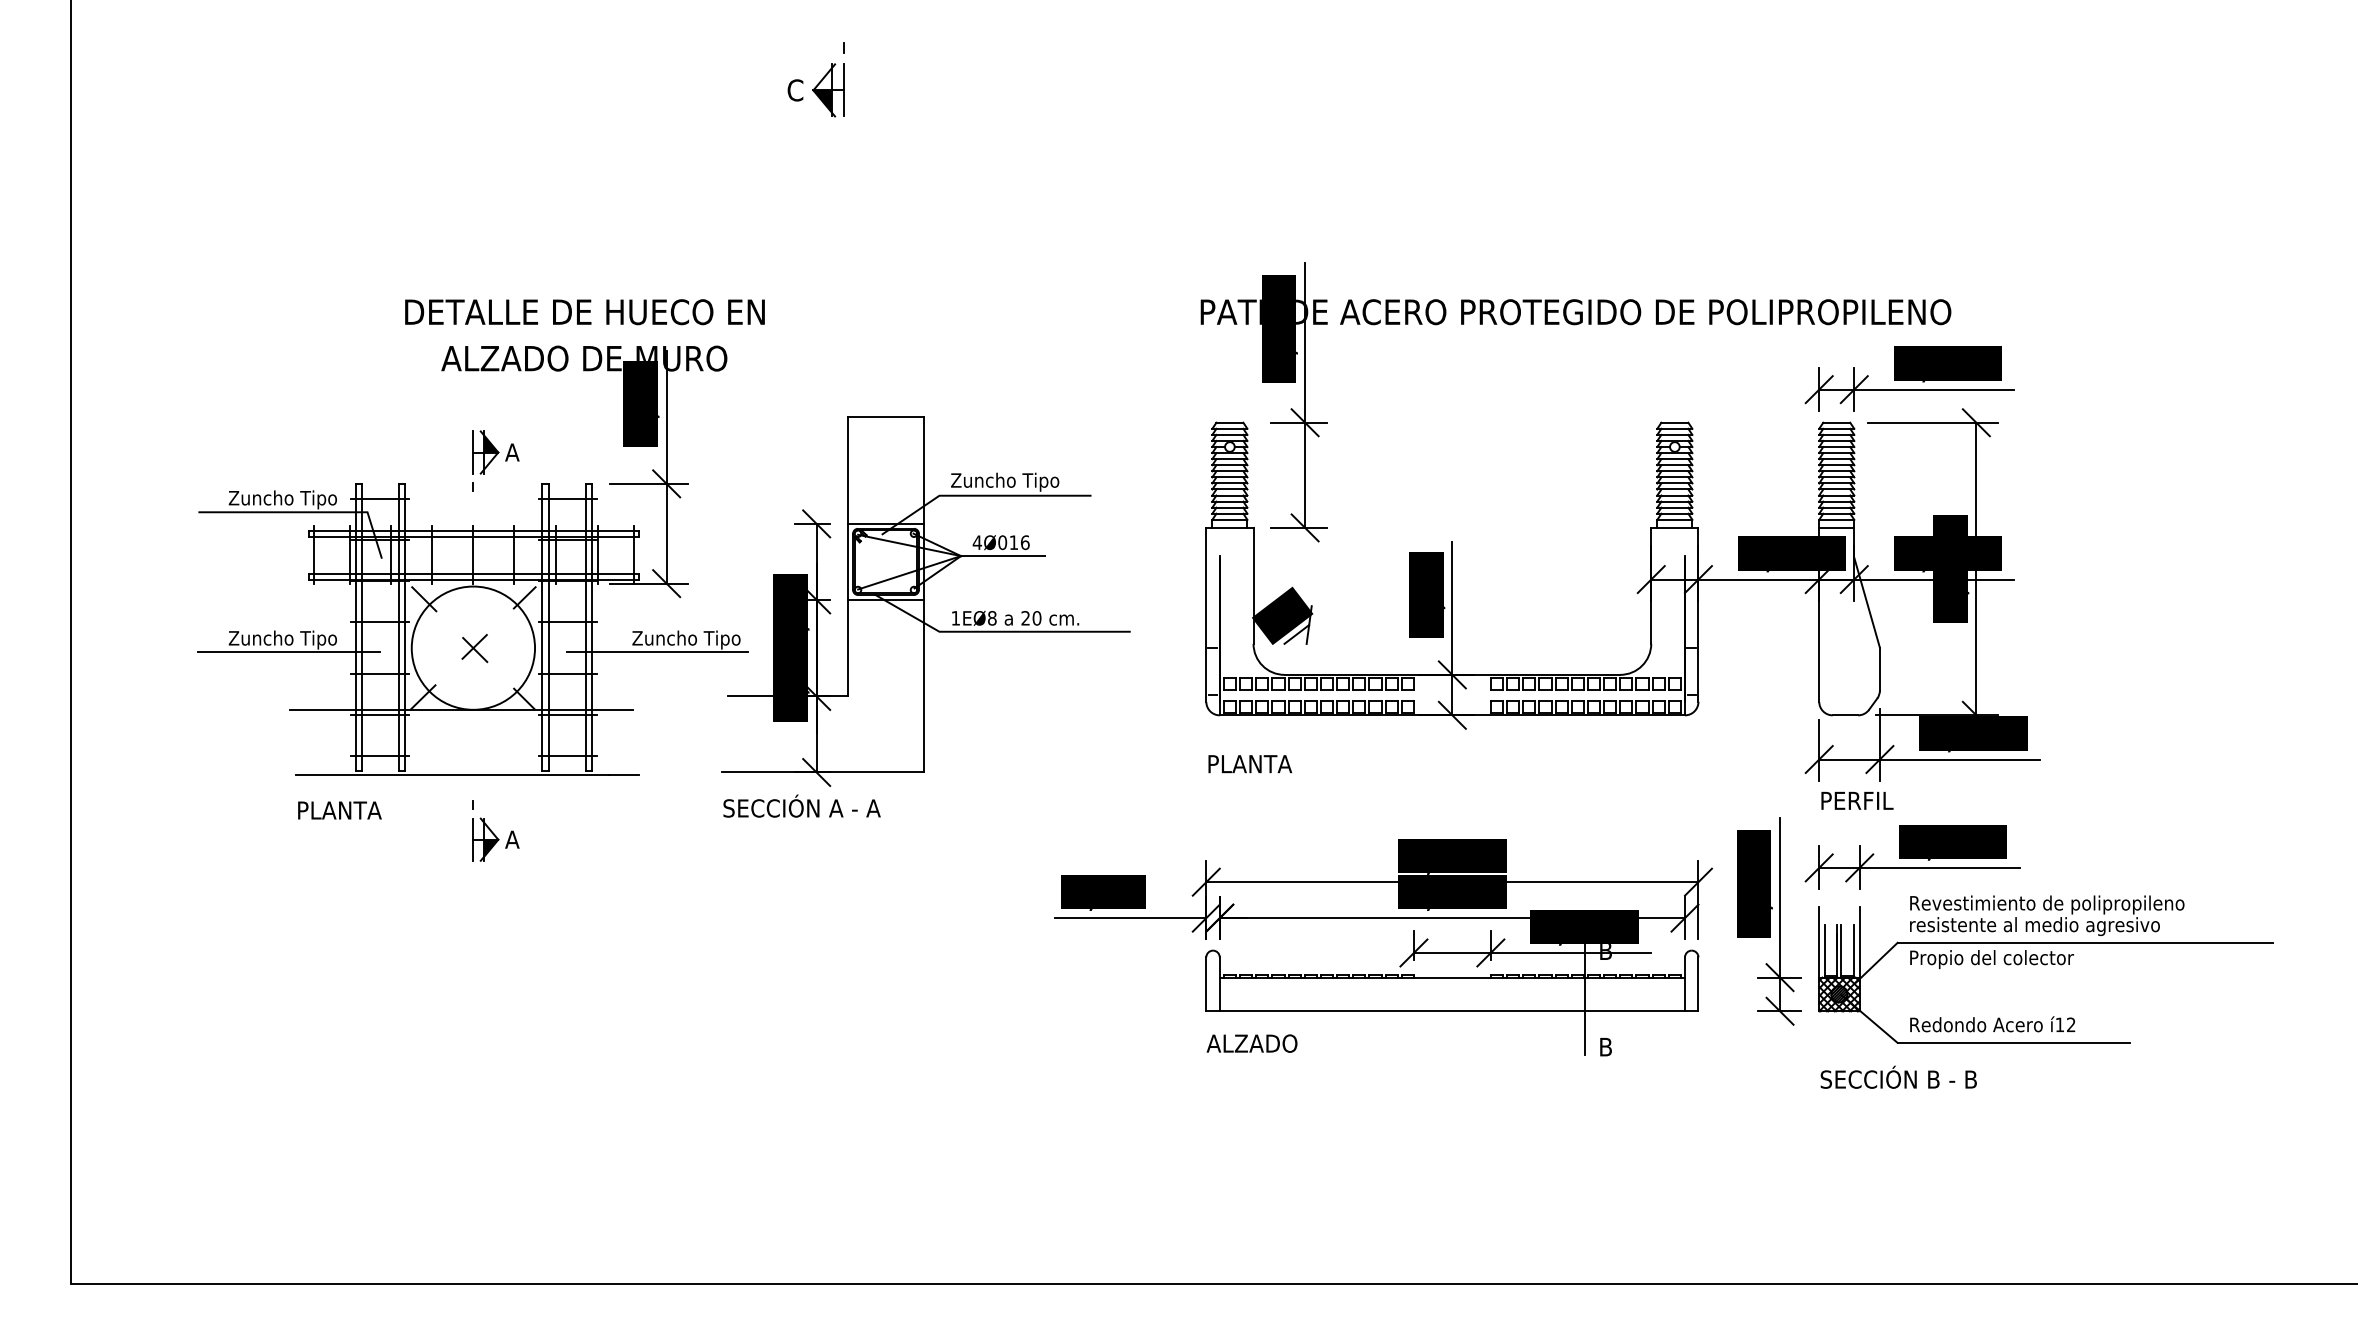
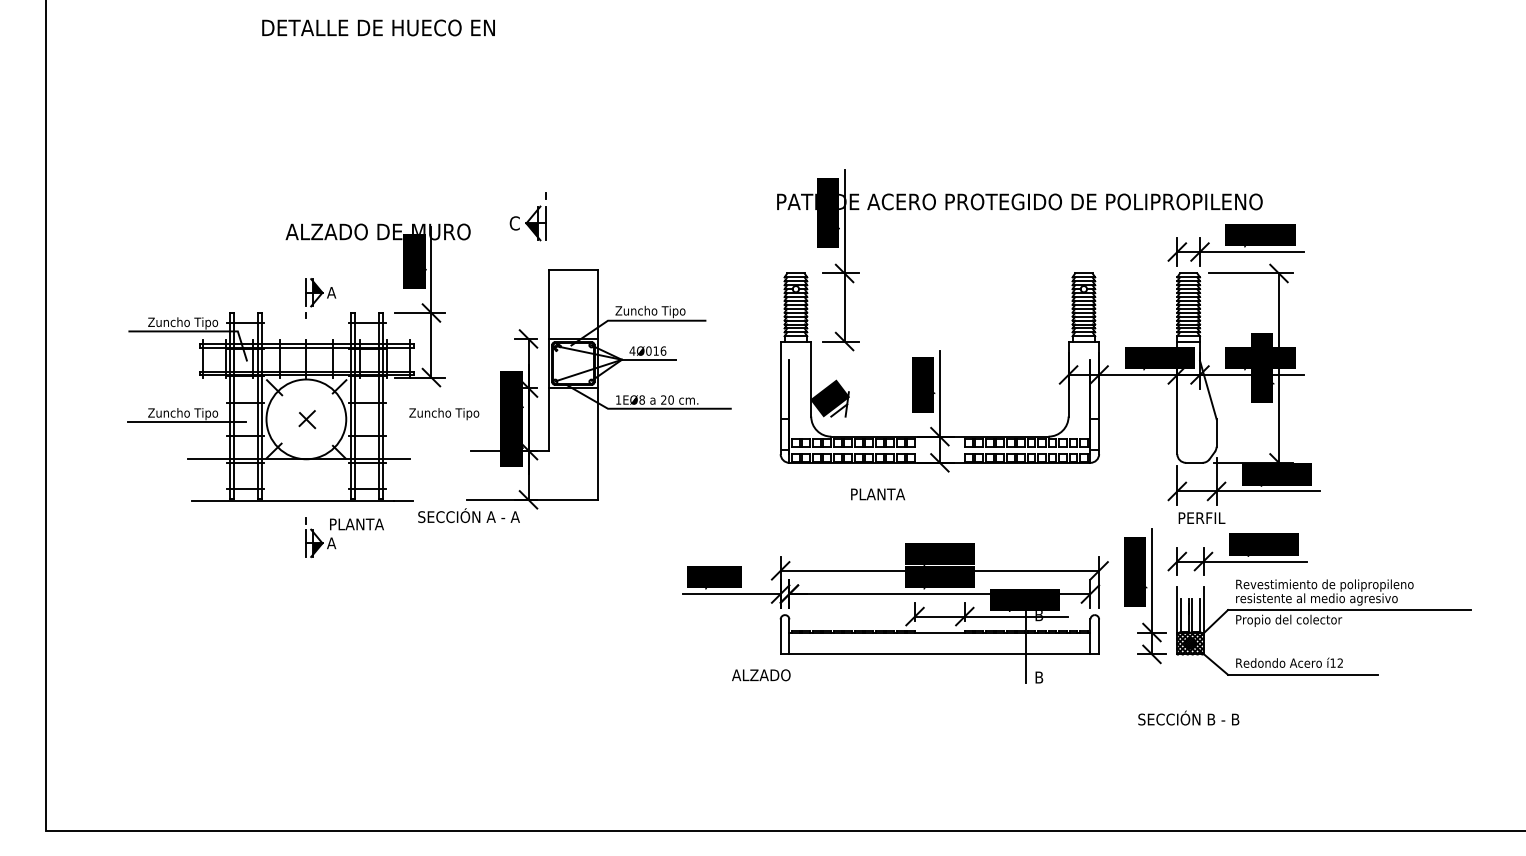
part: (815, 79) -> (527, 216), moved
text: (584, 311) -> (378, 27), moved
line: (657, 653) -> (425, 422), removed
text: (1250, 764) -> (878, 494), moved
text: (801, 805) -> (468, 515), moved
text: (339, 810) -> (356, 524), moved
text: (1252, 1043) -> (761, 675), moved
text: (1898, 1076) -> (1188, 717), moved

